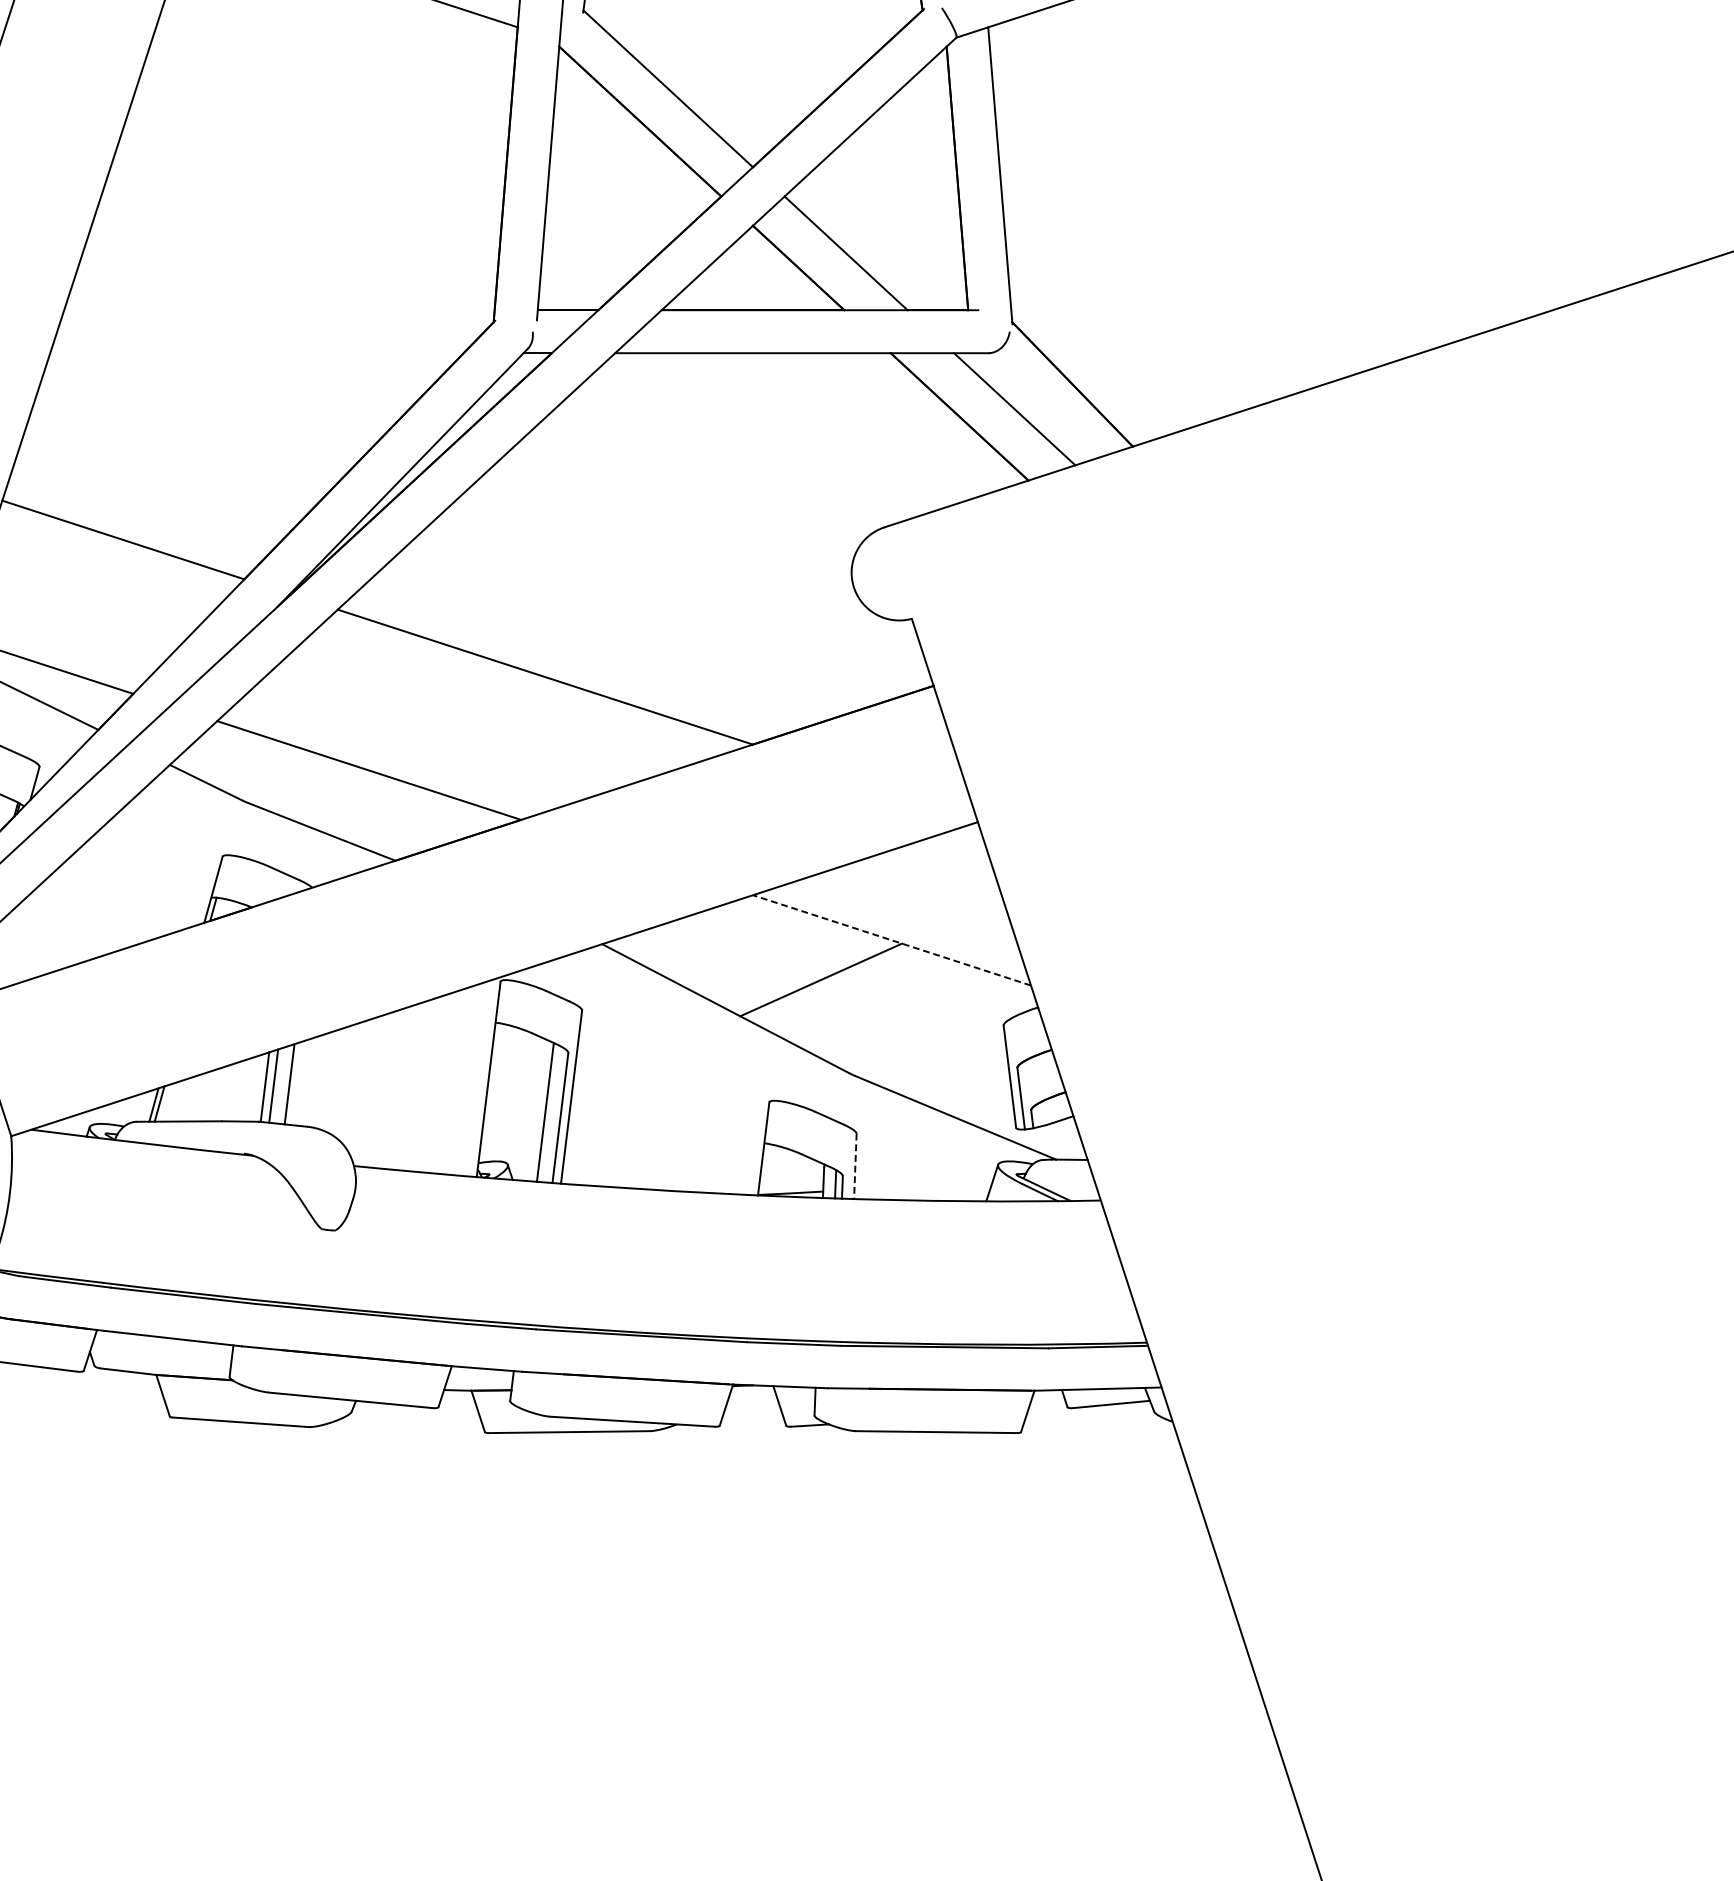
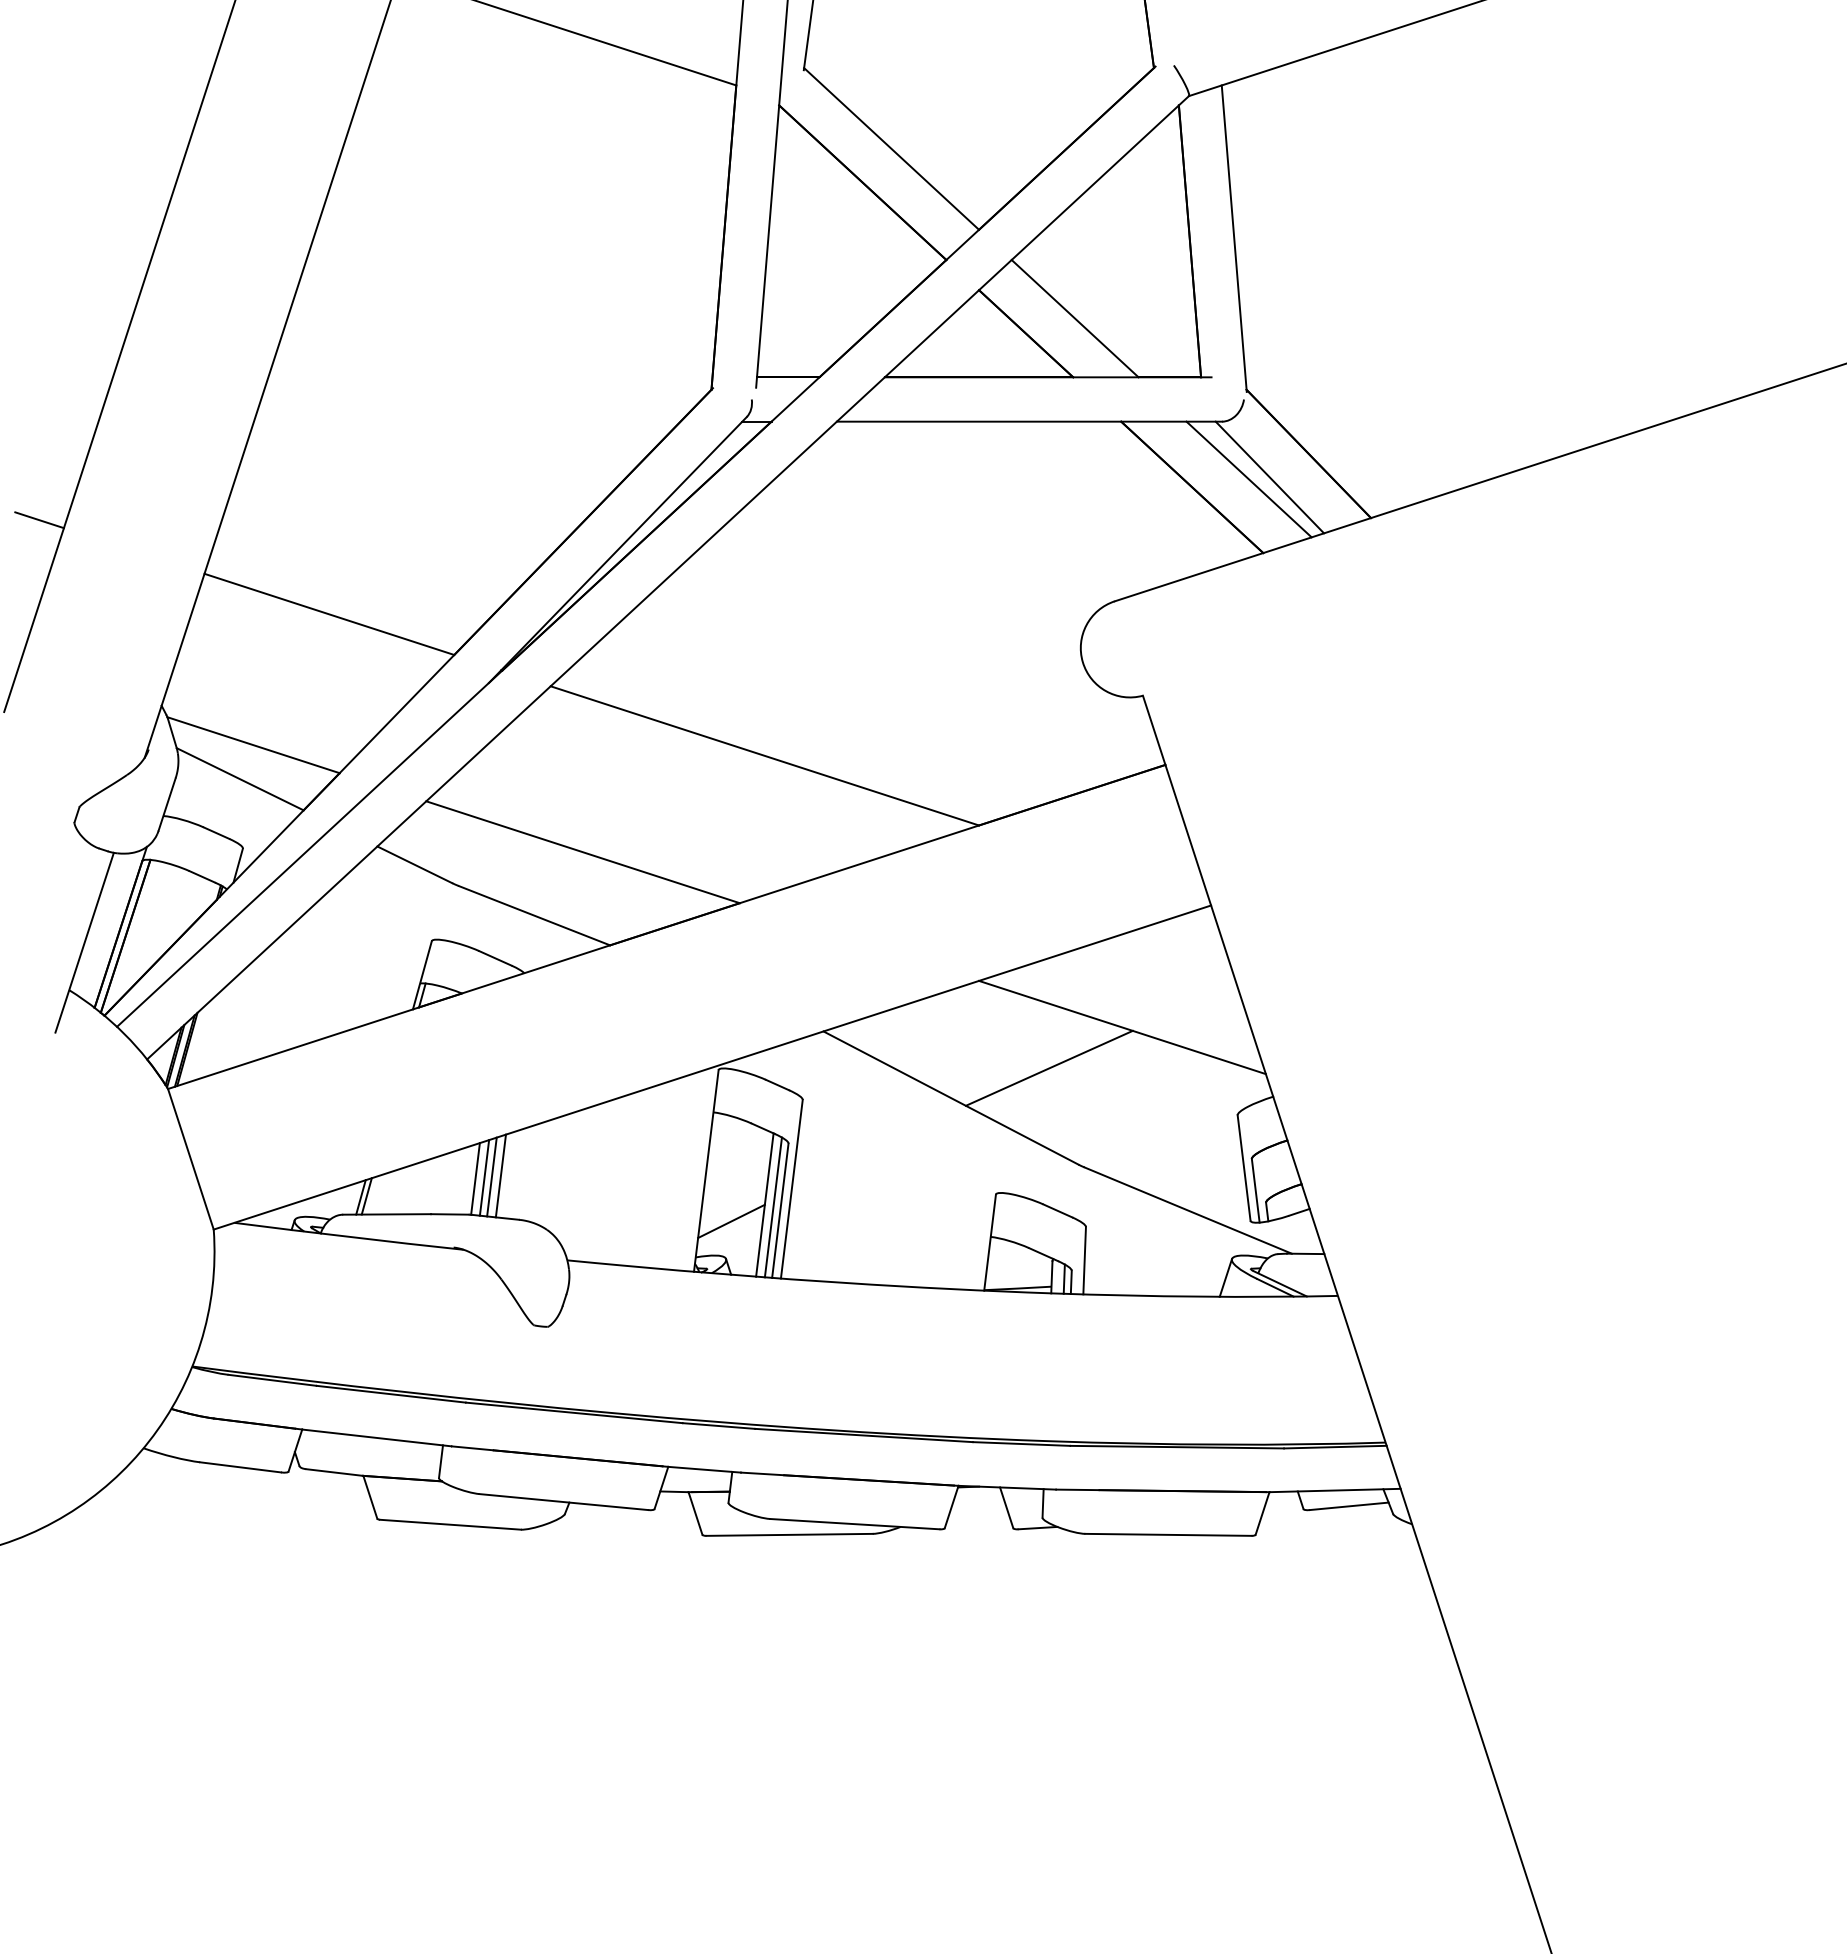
line: (1034, 407) -> (1269, 477), added
line: (892, 940) -> (1122, 1027), dashed -> solid
line: (280, 1084) -> (491, 1176), added
line: (552, 1114) -> (772, 1207), added
line: (513, 1128) -> (731, 1221), added
line: (855, 1166) -> (1084, 1260), dashed -> solid

